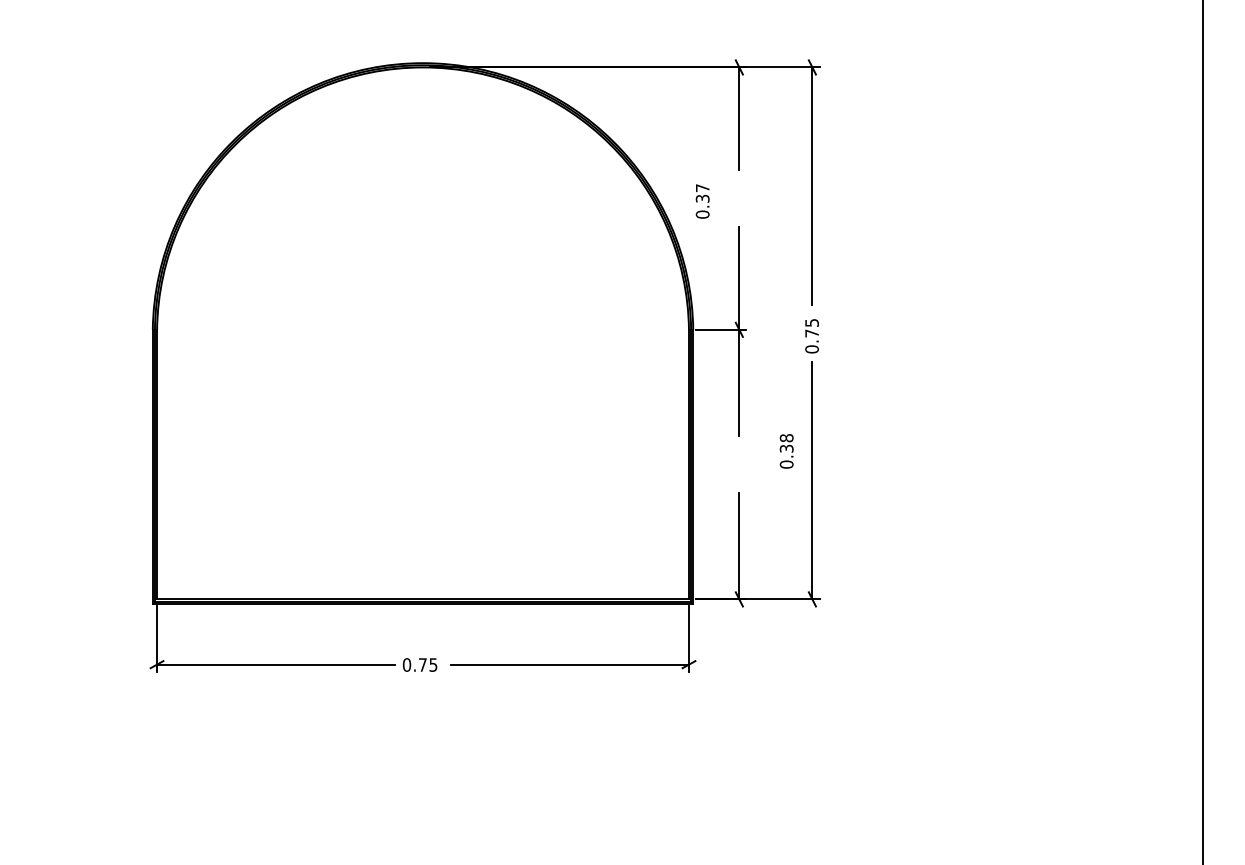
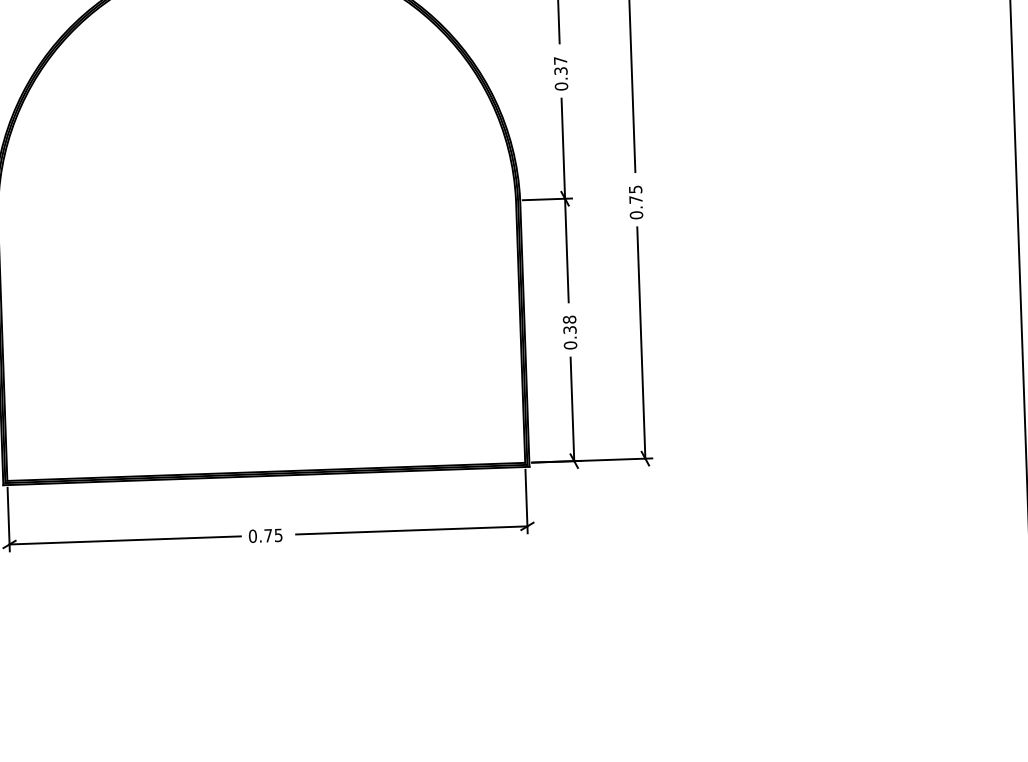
text: (702, 201) -> (560, 73), moved
text: (786, 451) -> (569, 332), moved

